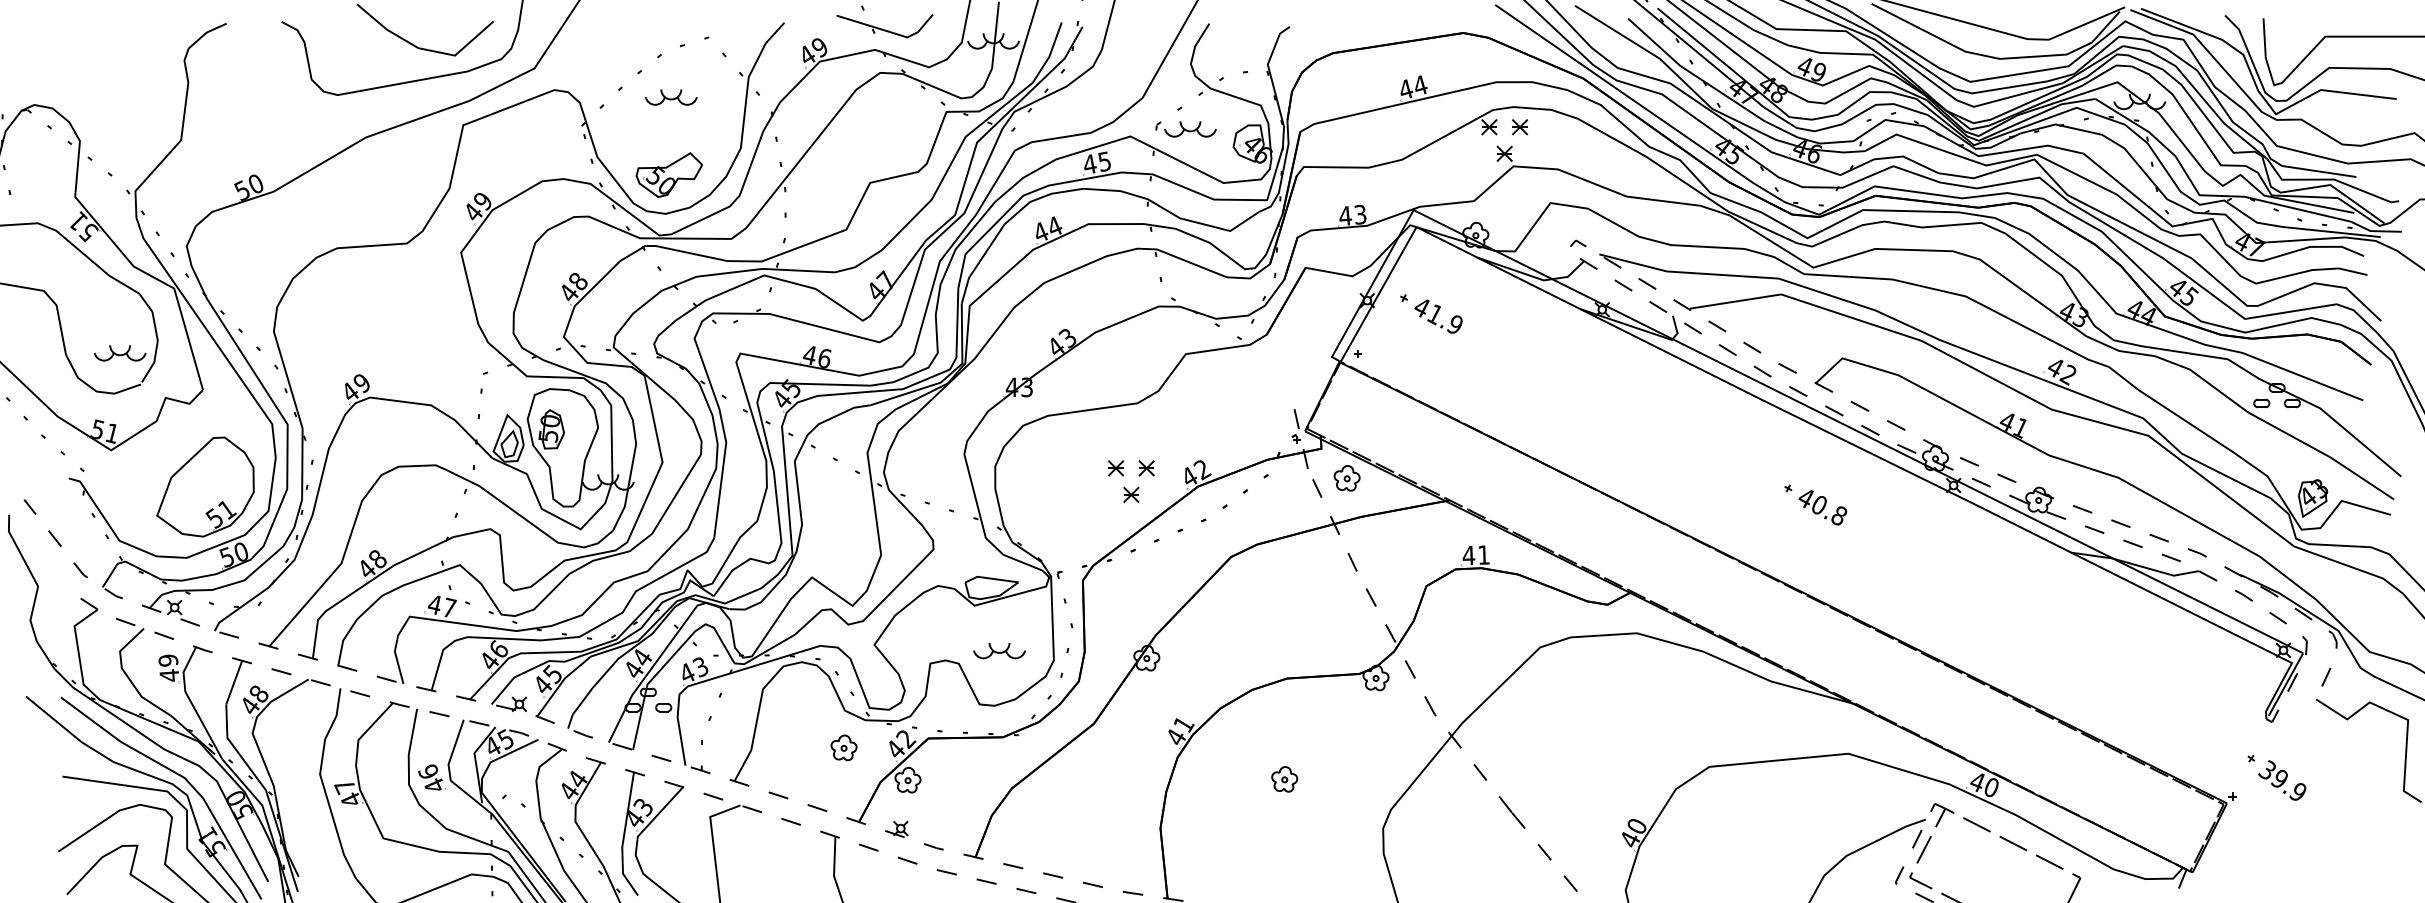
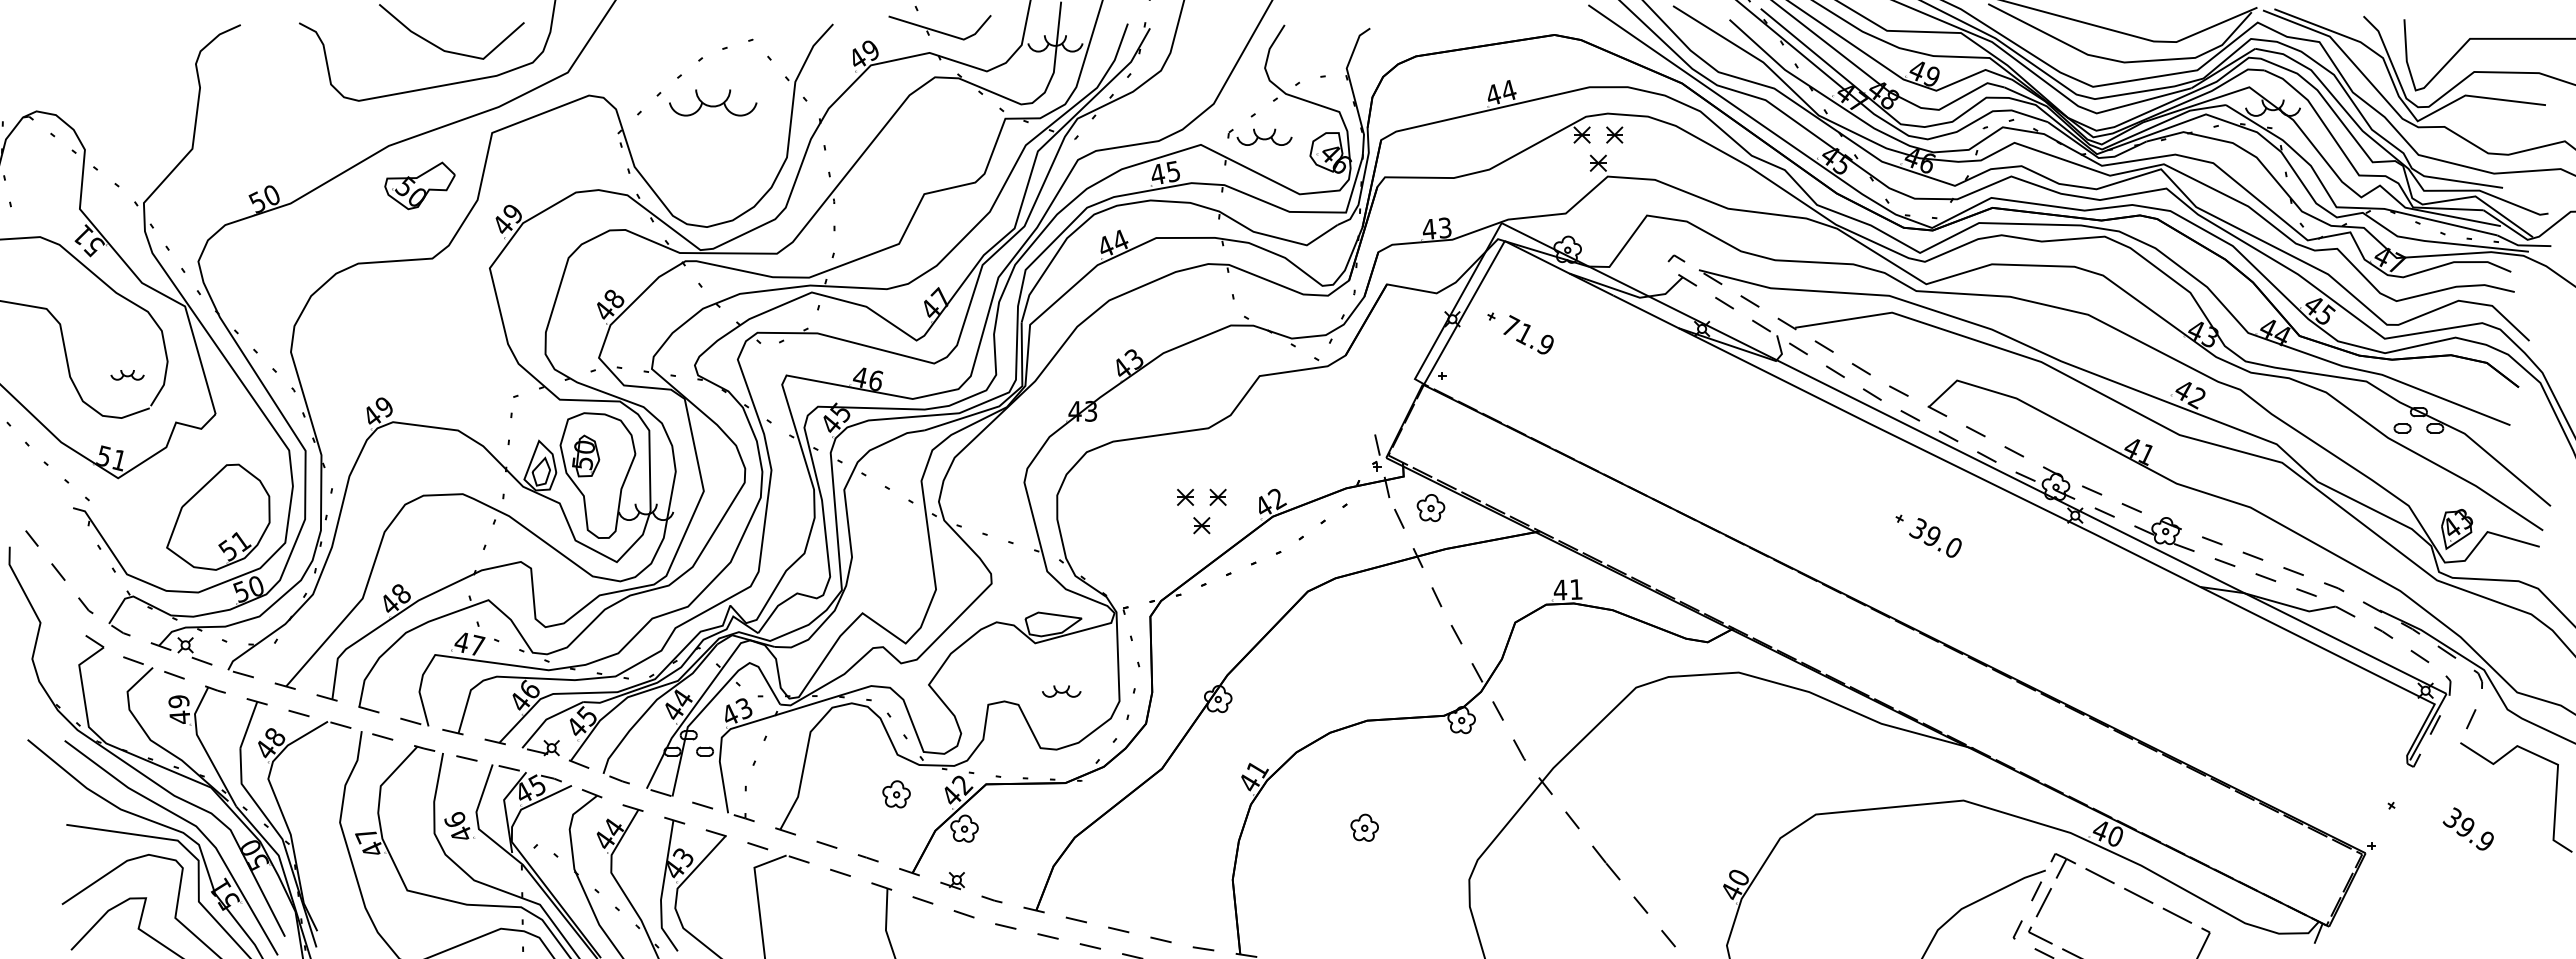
part: (670, 97) -> (712, 103), size x1.6
part: (668, 174) -> (419, 185), moved
text: (1422, 307) -> (1511, 326), 41.9 -> 71.9
part: (120, 352) -> (127, 374), size x0.6
text: (1822, 507) -> (1935, 538), 40.8 -> 39.0
part: (999, 651) -> (1061, 691), size x0.7
text: (2281, 780) -> (2467, 828), moved

